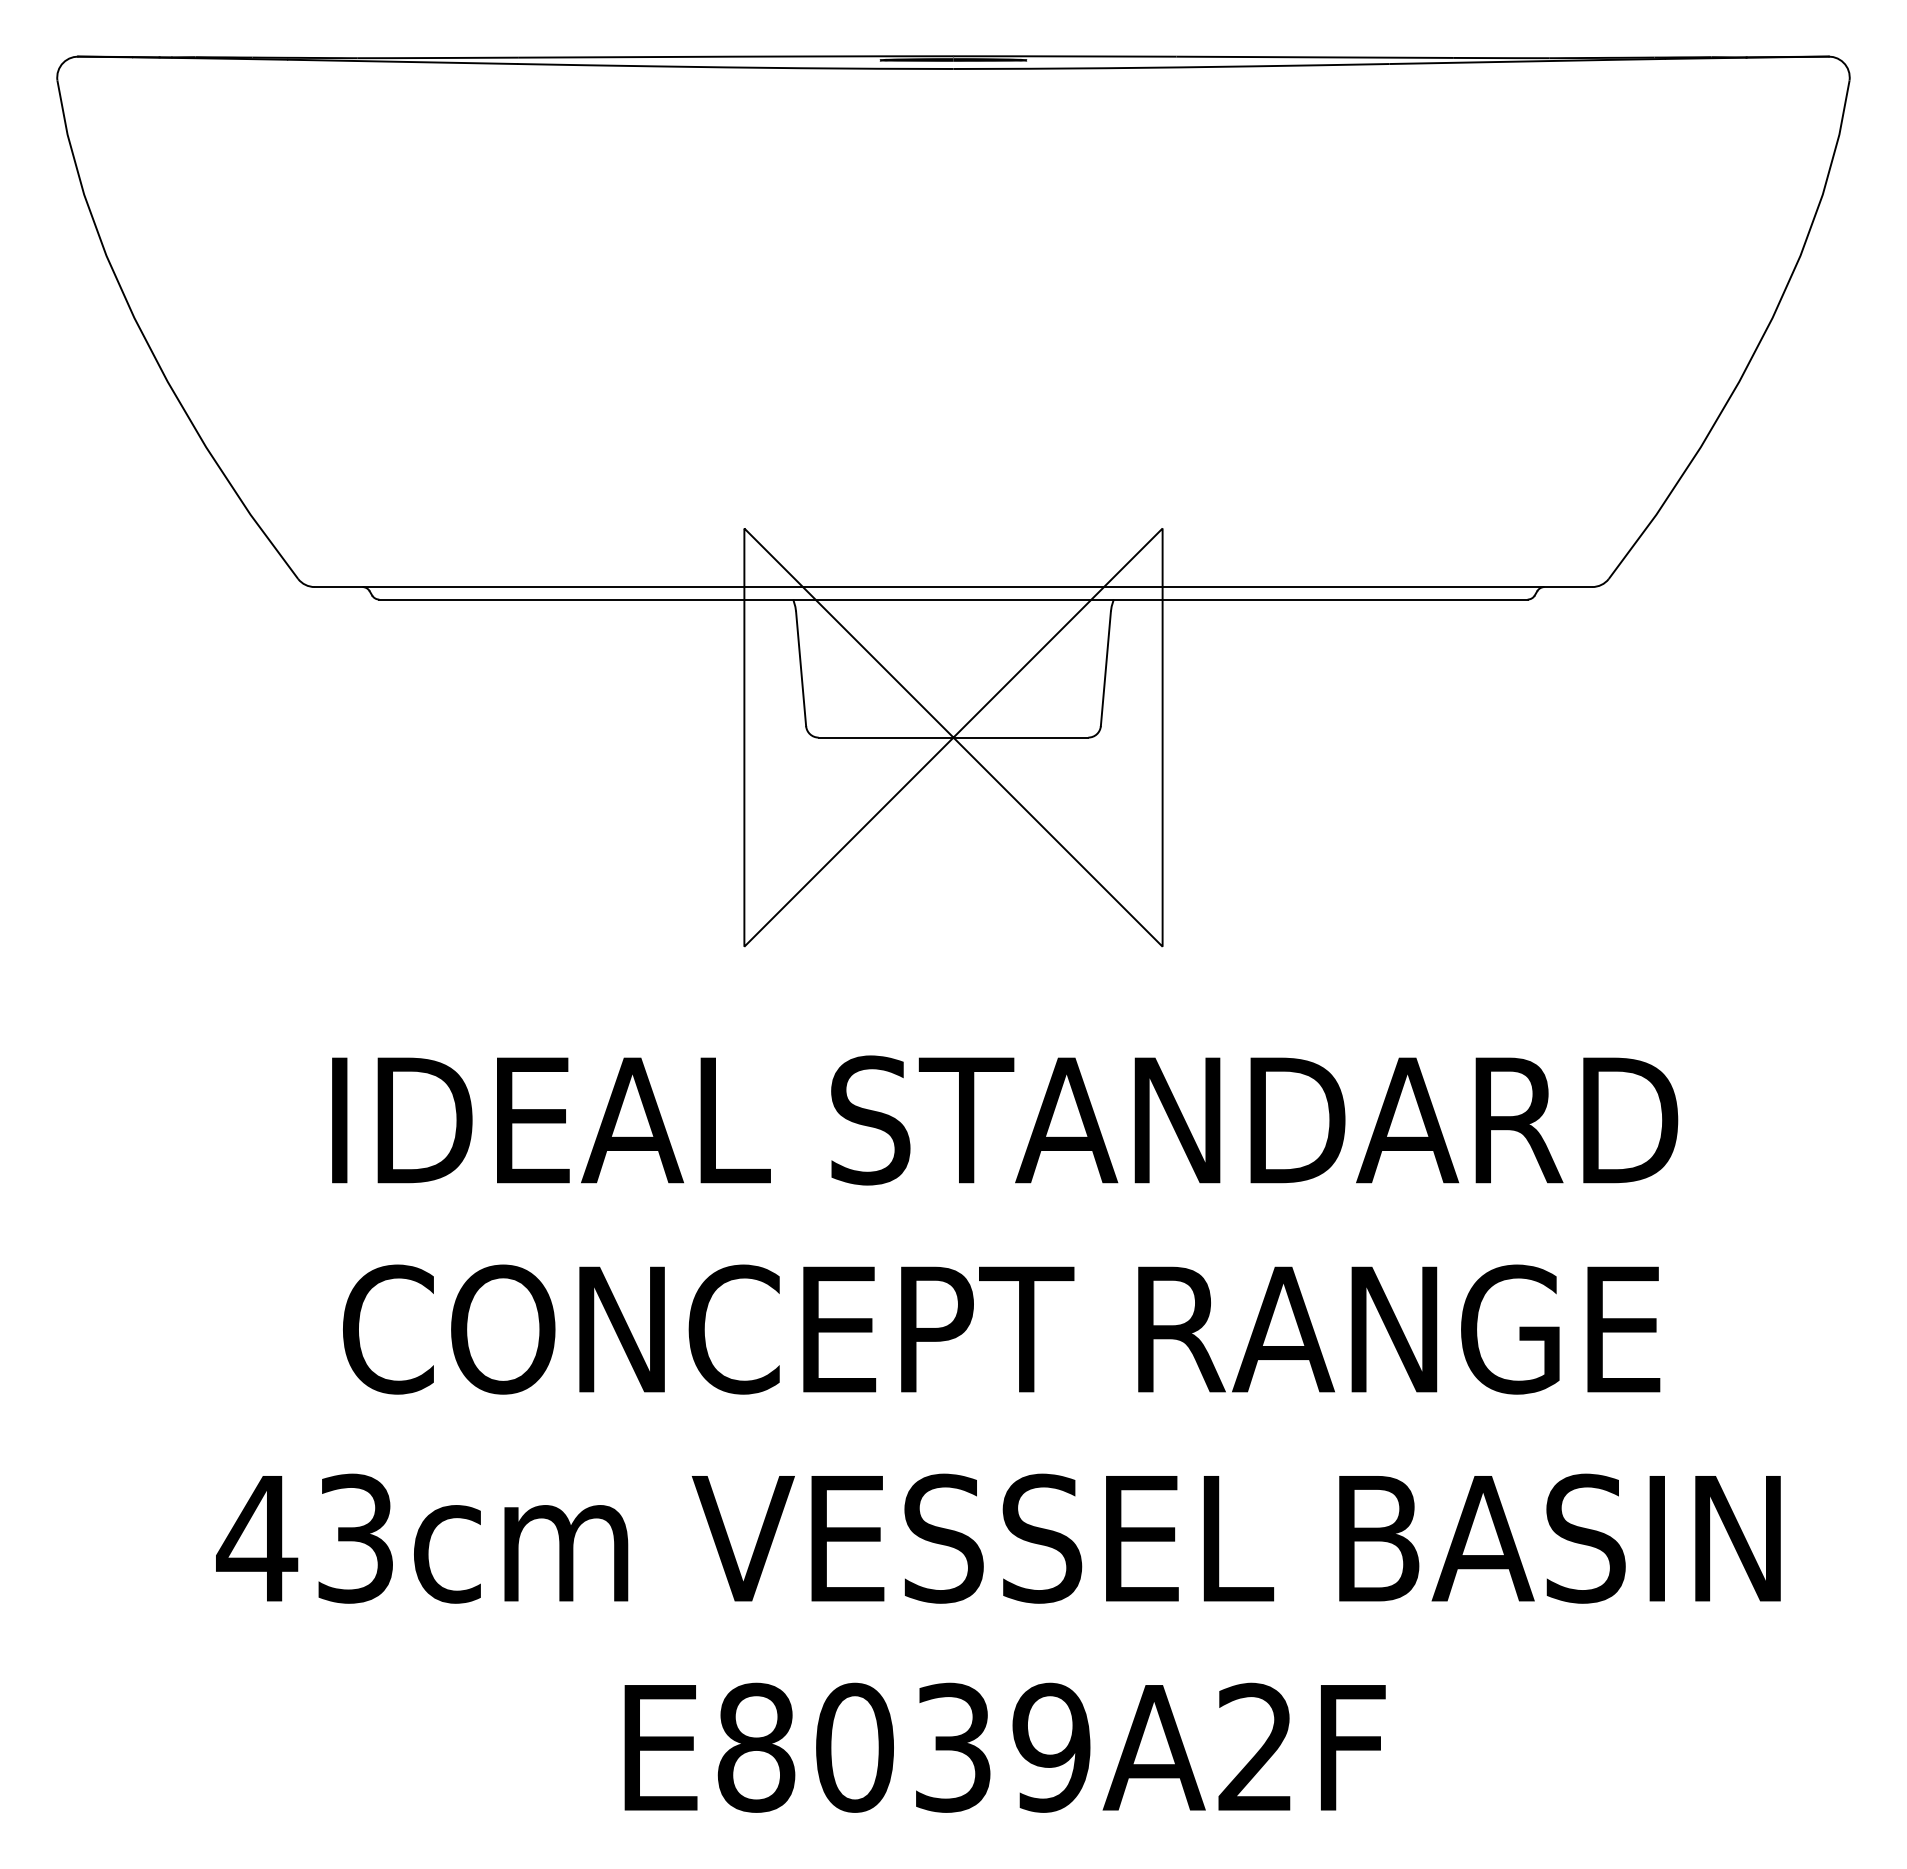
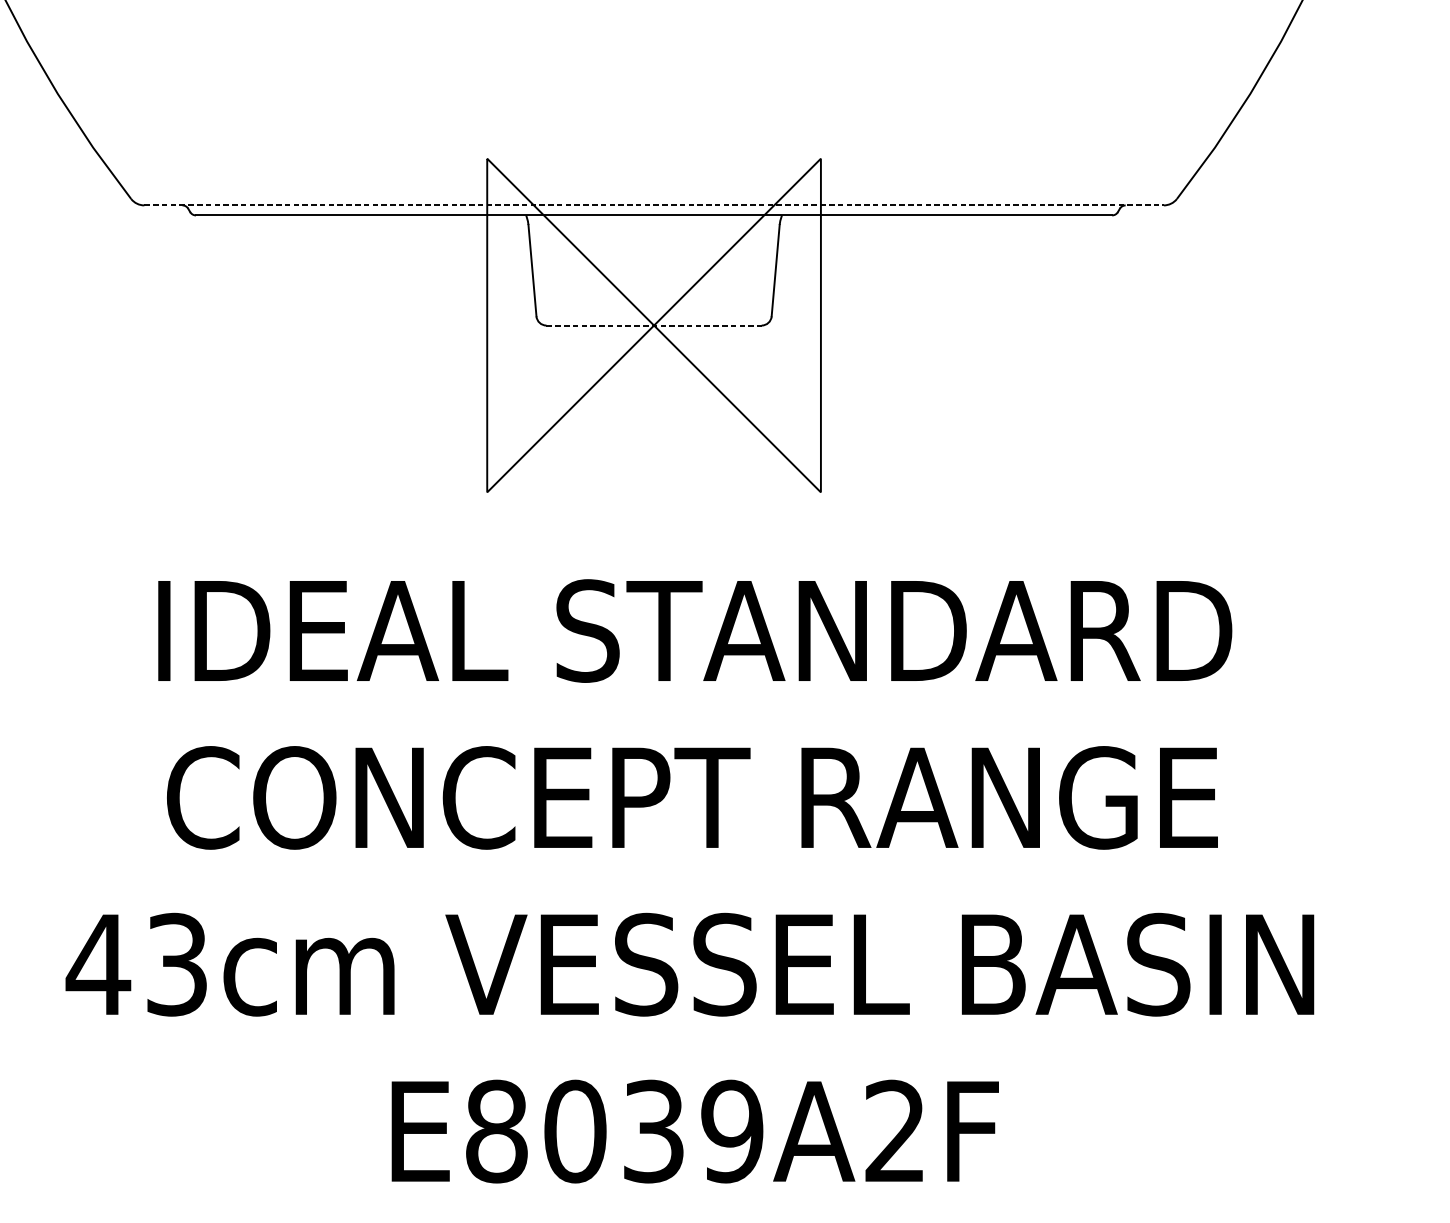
line: (953, 587) -> (654, 205), solid -> dashed
line: (953, 737) -> (654, 325), solid -> dashed

